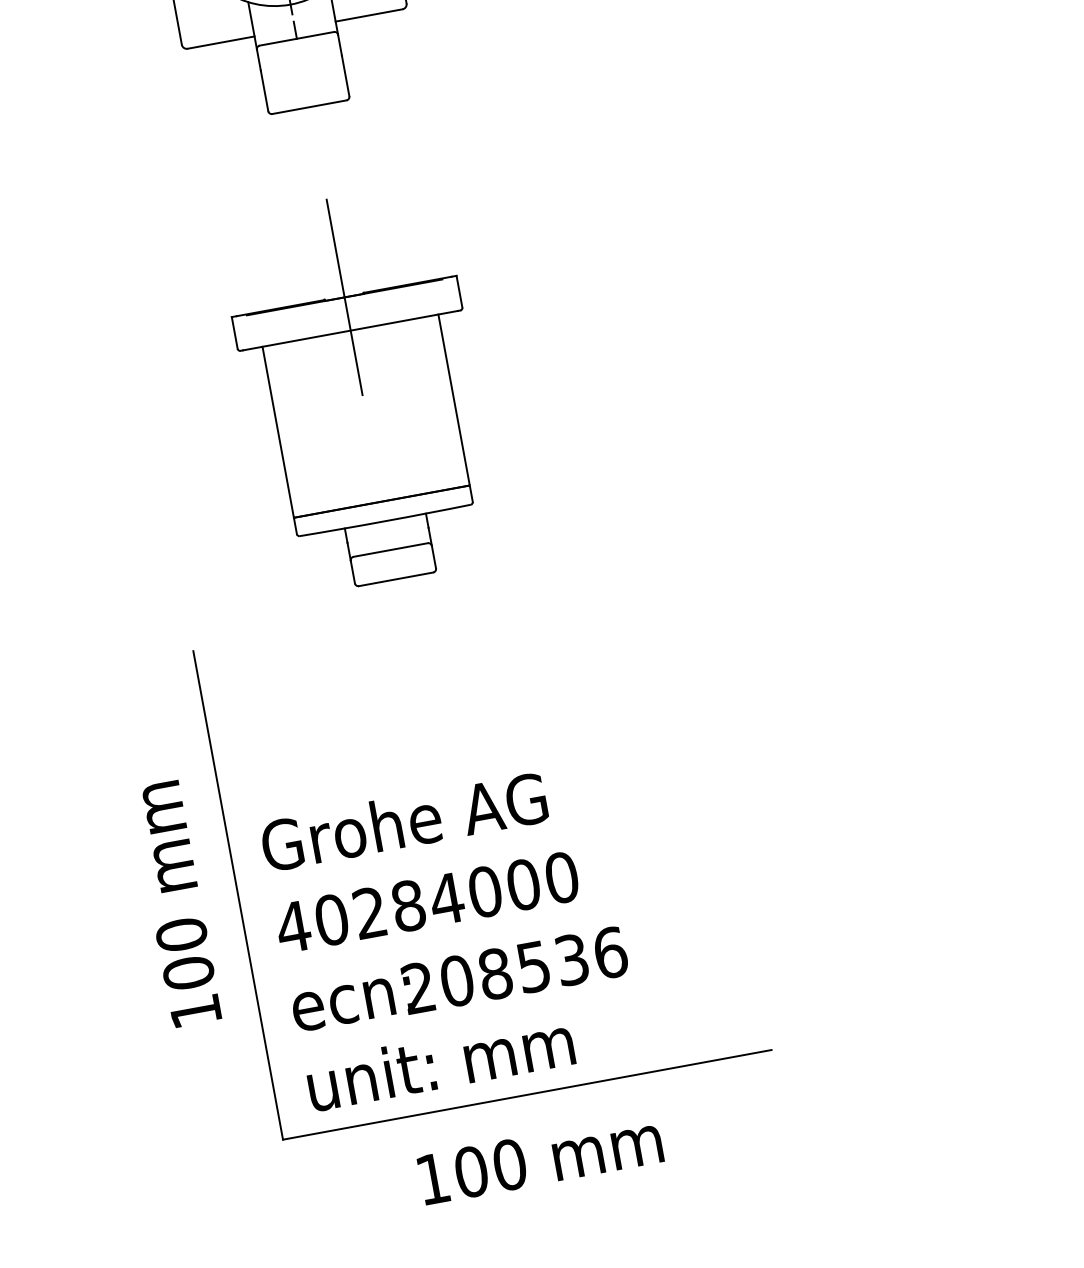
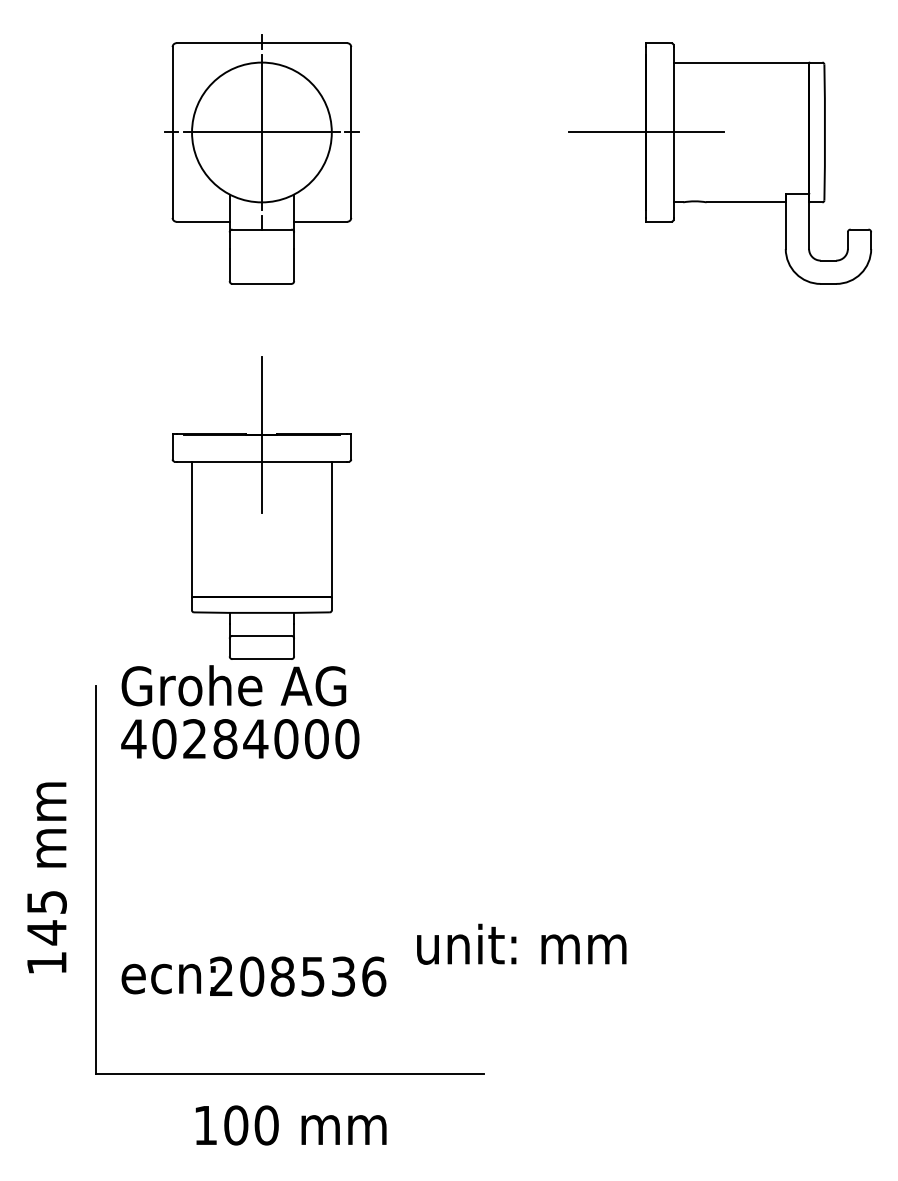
text: (403, 821) -> (233, 685), moved
text: (427, 903) -> (240, 739), moved
text: (184, 954) -> (46, 917), 100 -> 145
text: (439, 1062) -> (521, 943), moved

